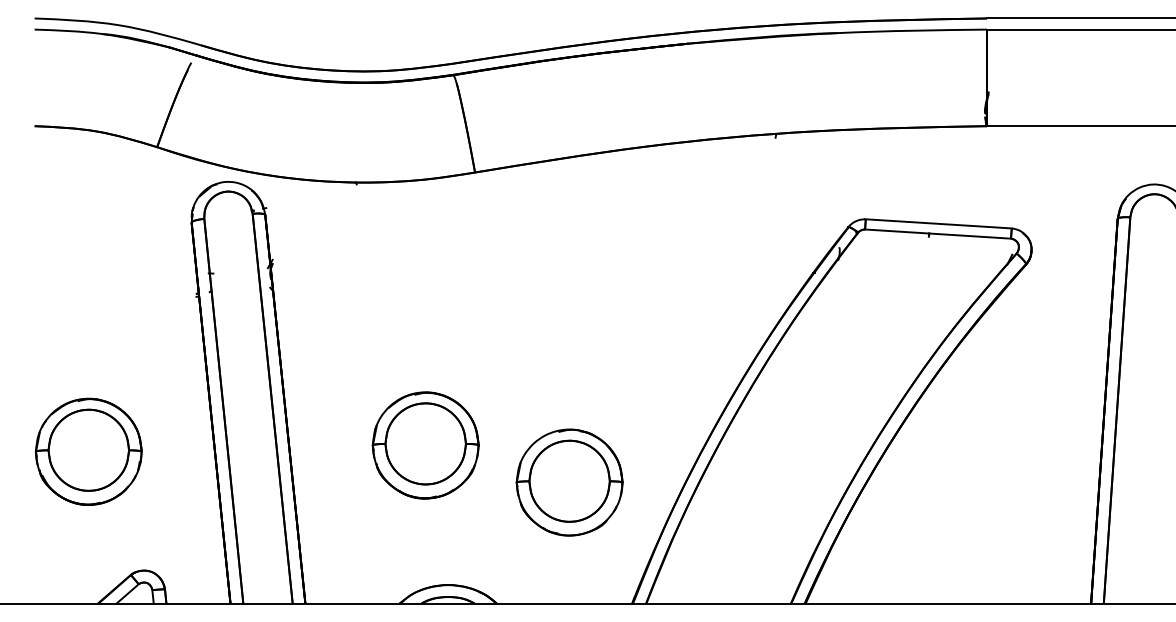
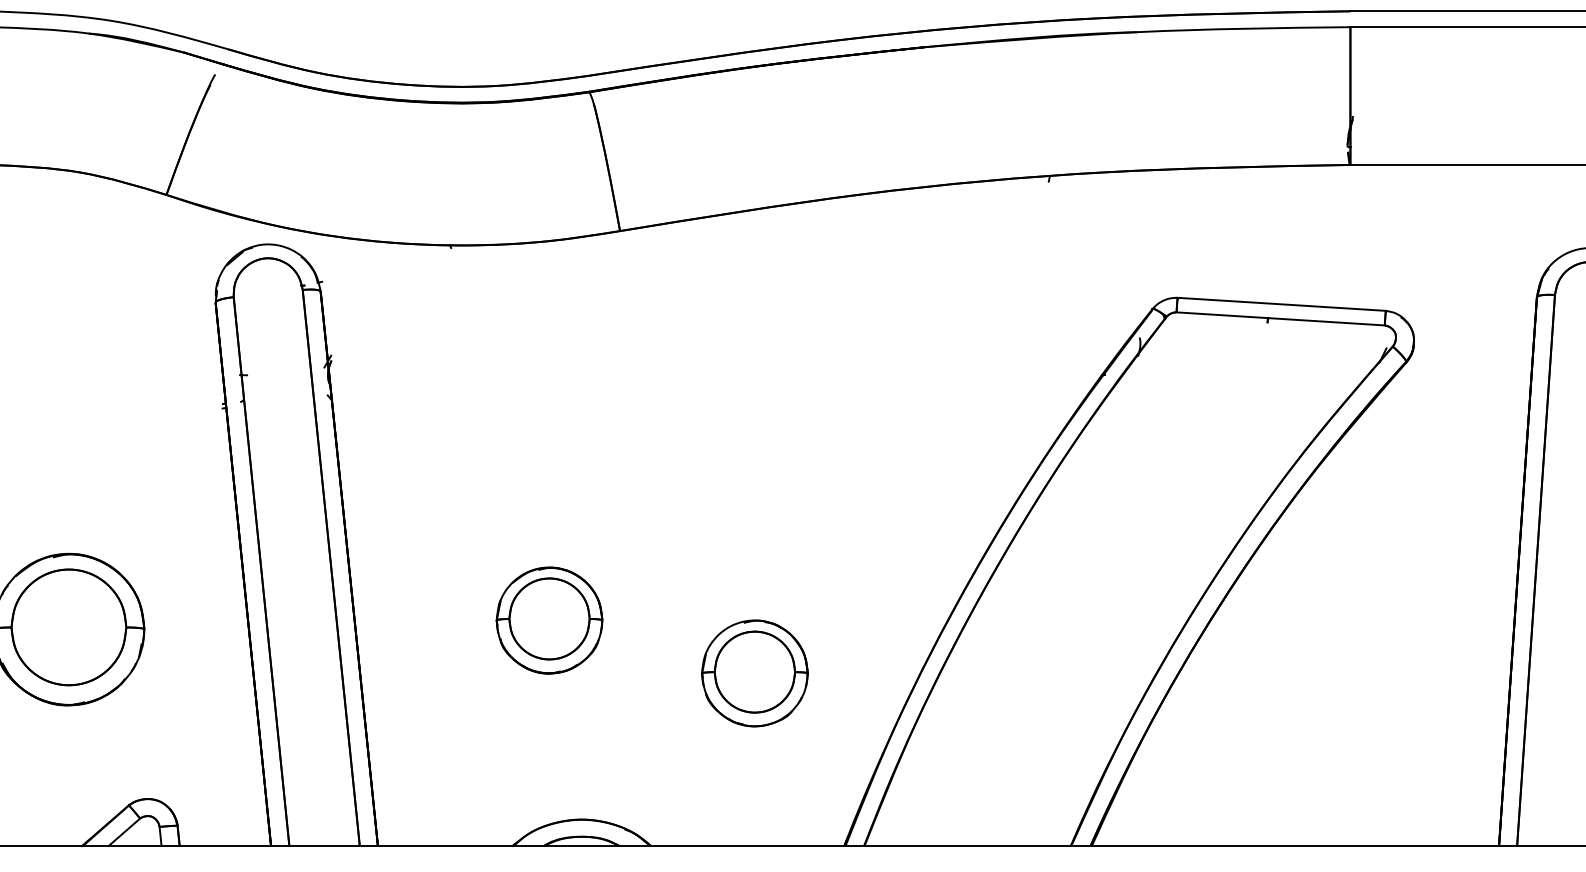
part: (425, 445) -> (549, 620), size x0.7
part: (569, 482) -> (754, 673), size x0.7

